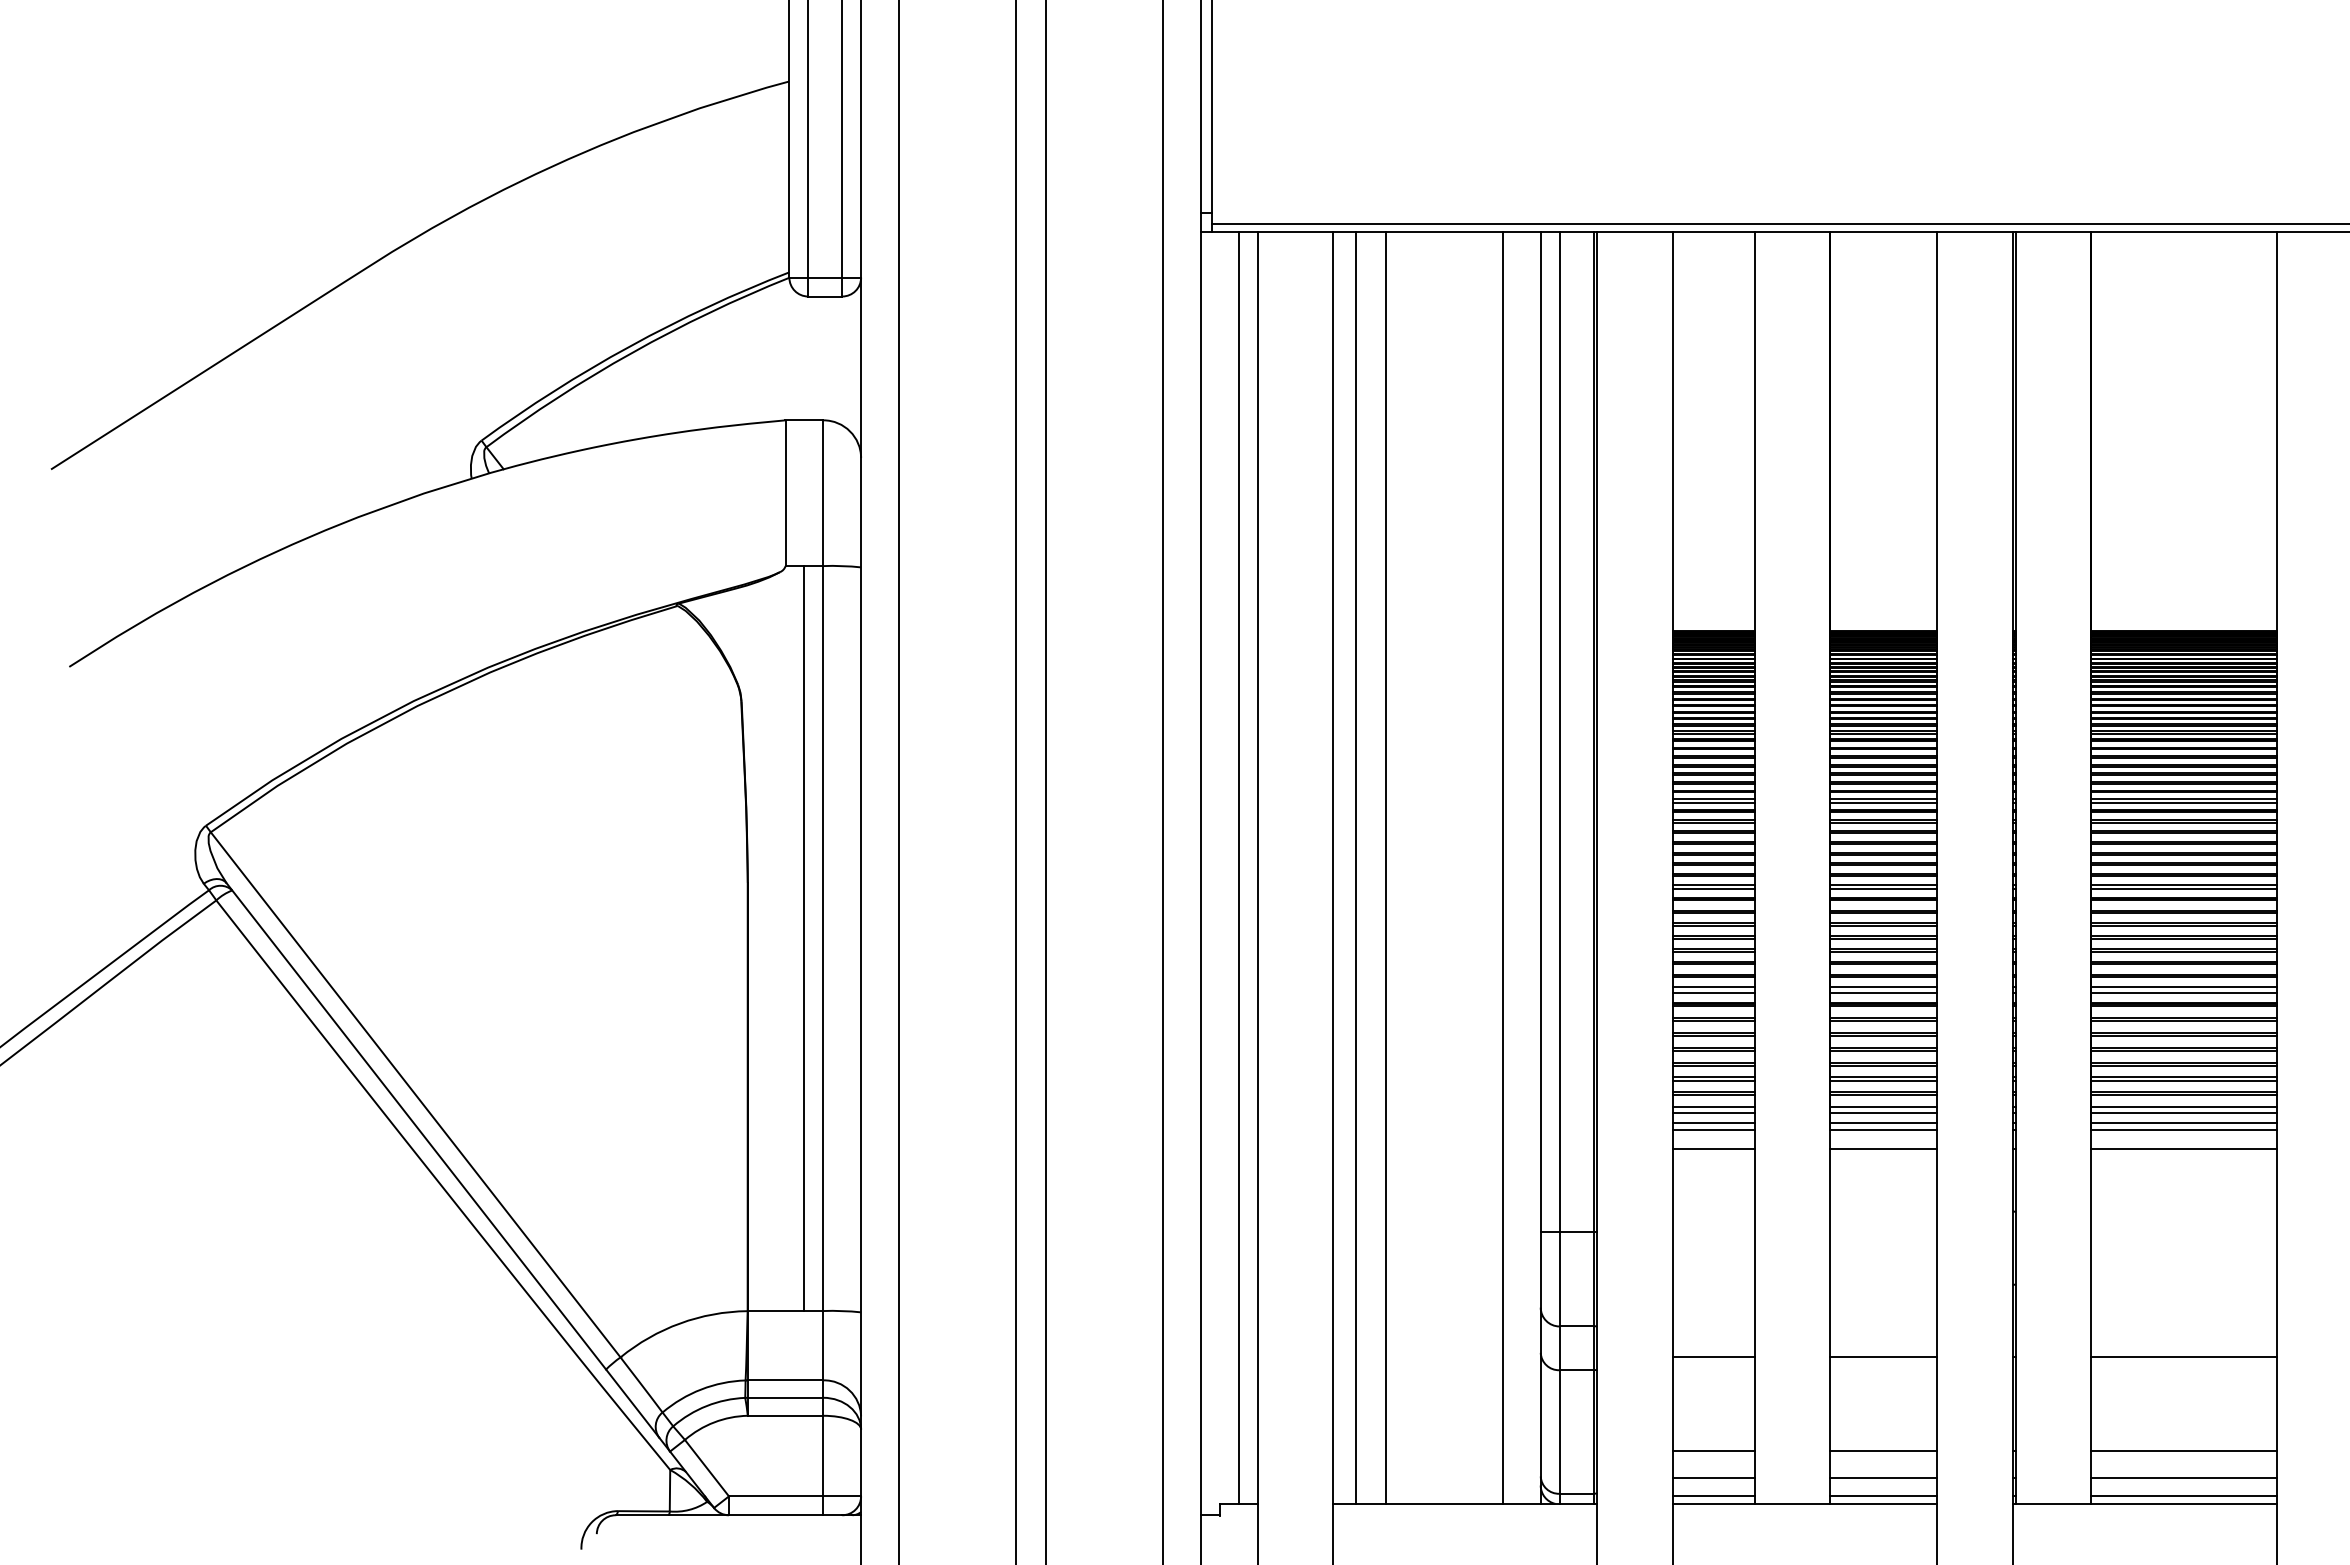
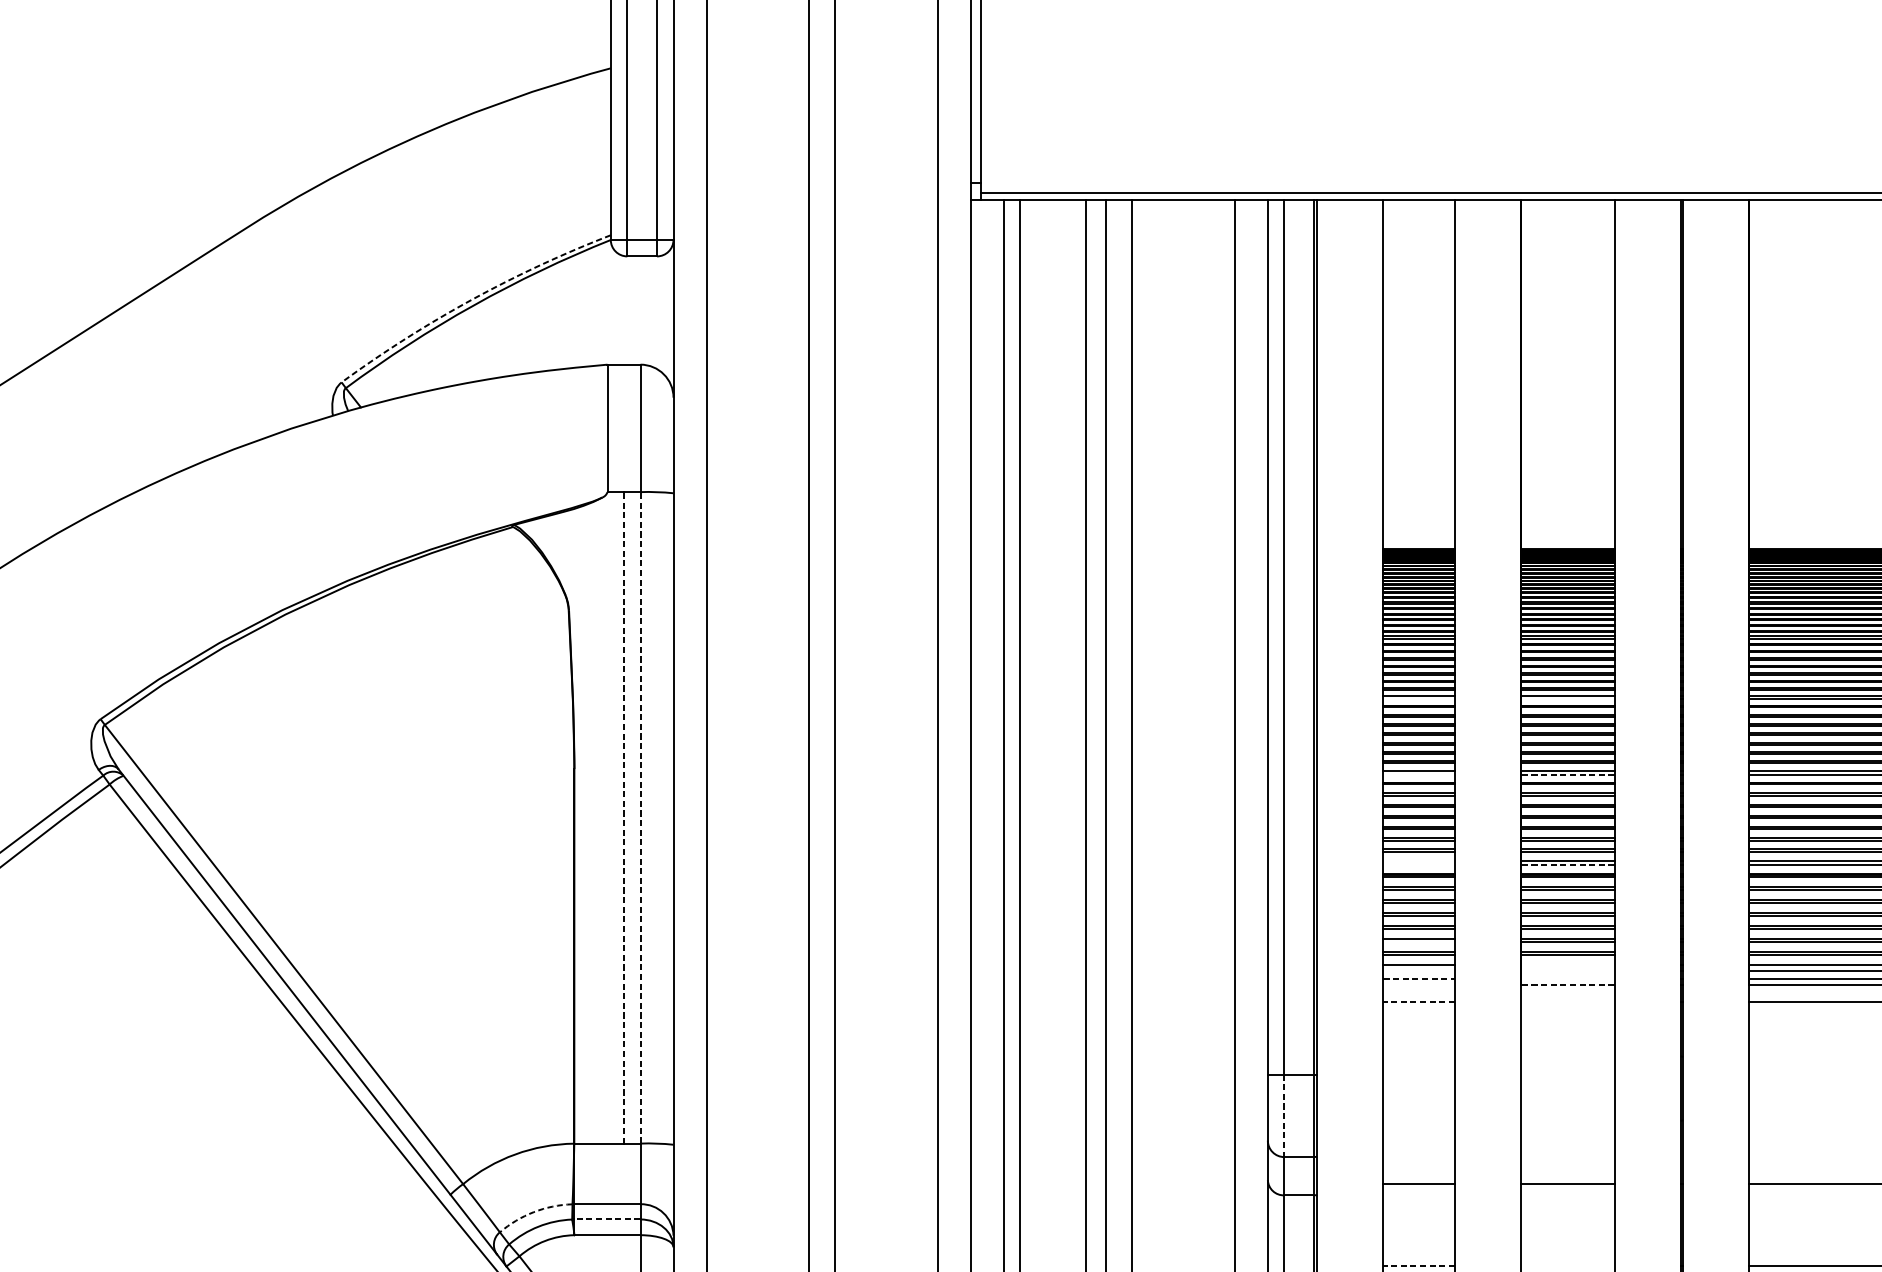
arc: (629, 346) -> (470, 300), solid -> dashed
line: (1713, 802) -> (1418, 698), removed
line: (1883, 802) -> (1567, 698), removed
line: (1713, 889) -> (1418, 774), removed
line: (1883, 889) -> (1567, 774), solid -> dashed
line: (804, 938) -> (624, 817), solid -> dashed
line: (823, 938) -> (640, 817), solid -> dashed
line: (1713, 987) -> (1418, 860), removed
line: (1713, 992) -> (1418, 865), removed
line: (1883, 992) -> (1567, 865), solid -> dashed
line: (1713, 1080) -> (1418, 941), removed
line: (1883, 1107) -> (1567, 965), removed
line: (1713, 1113) -> (1418, 970), removed
line: (1883, 1113) -> (1567, 970), removed
line: (1713, 1122) -> (1418, 978), solid -> dashed
line: (1883, 1122) -> (1567, 978), removed
line: (1713, 1130) -> (1418, 985), removed
line: (1883, 1130) -> (1567, 985), solid -> dashed
line: (1713, 1149) -> (1418, 1002), solid -> dashed
line: (1883, 1149) -> (1567, 1002), removed
line: (1559, 1279) -> (1284, 1116), solid -> dashed
arc: (701, 1389) -> (533, 1212), solid -> dashed
line: (785, 1397) -> (607, 1219), solid -> dashed
line: (1713, 1451) -> (1418, 1266), solid -> dashed
line: (1883, 1451) -> (1567, 1266), removed

